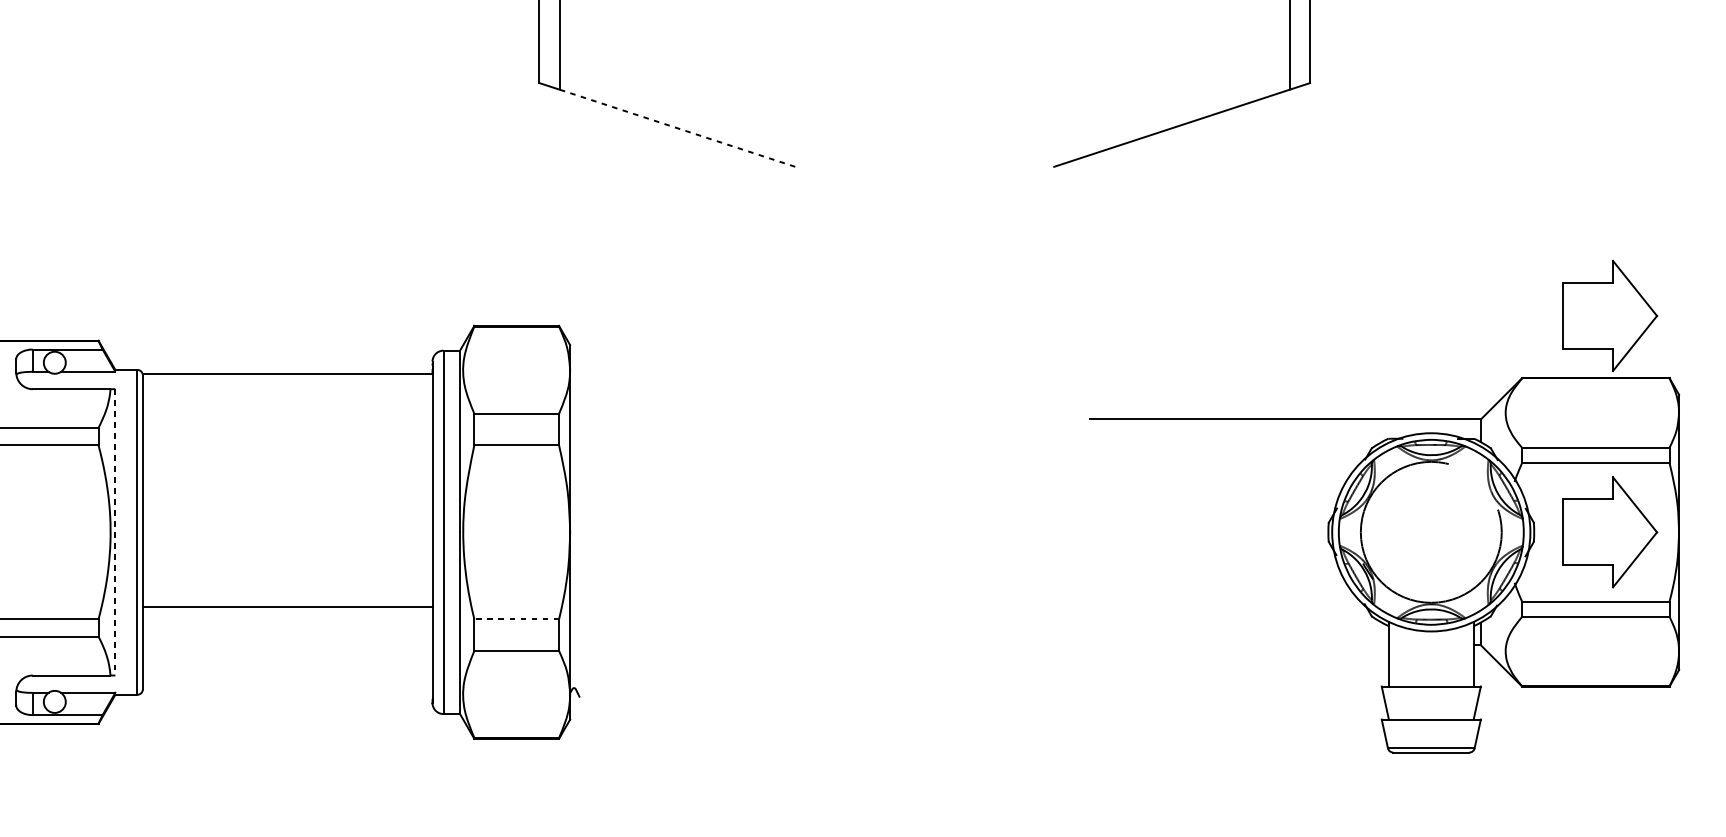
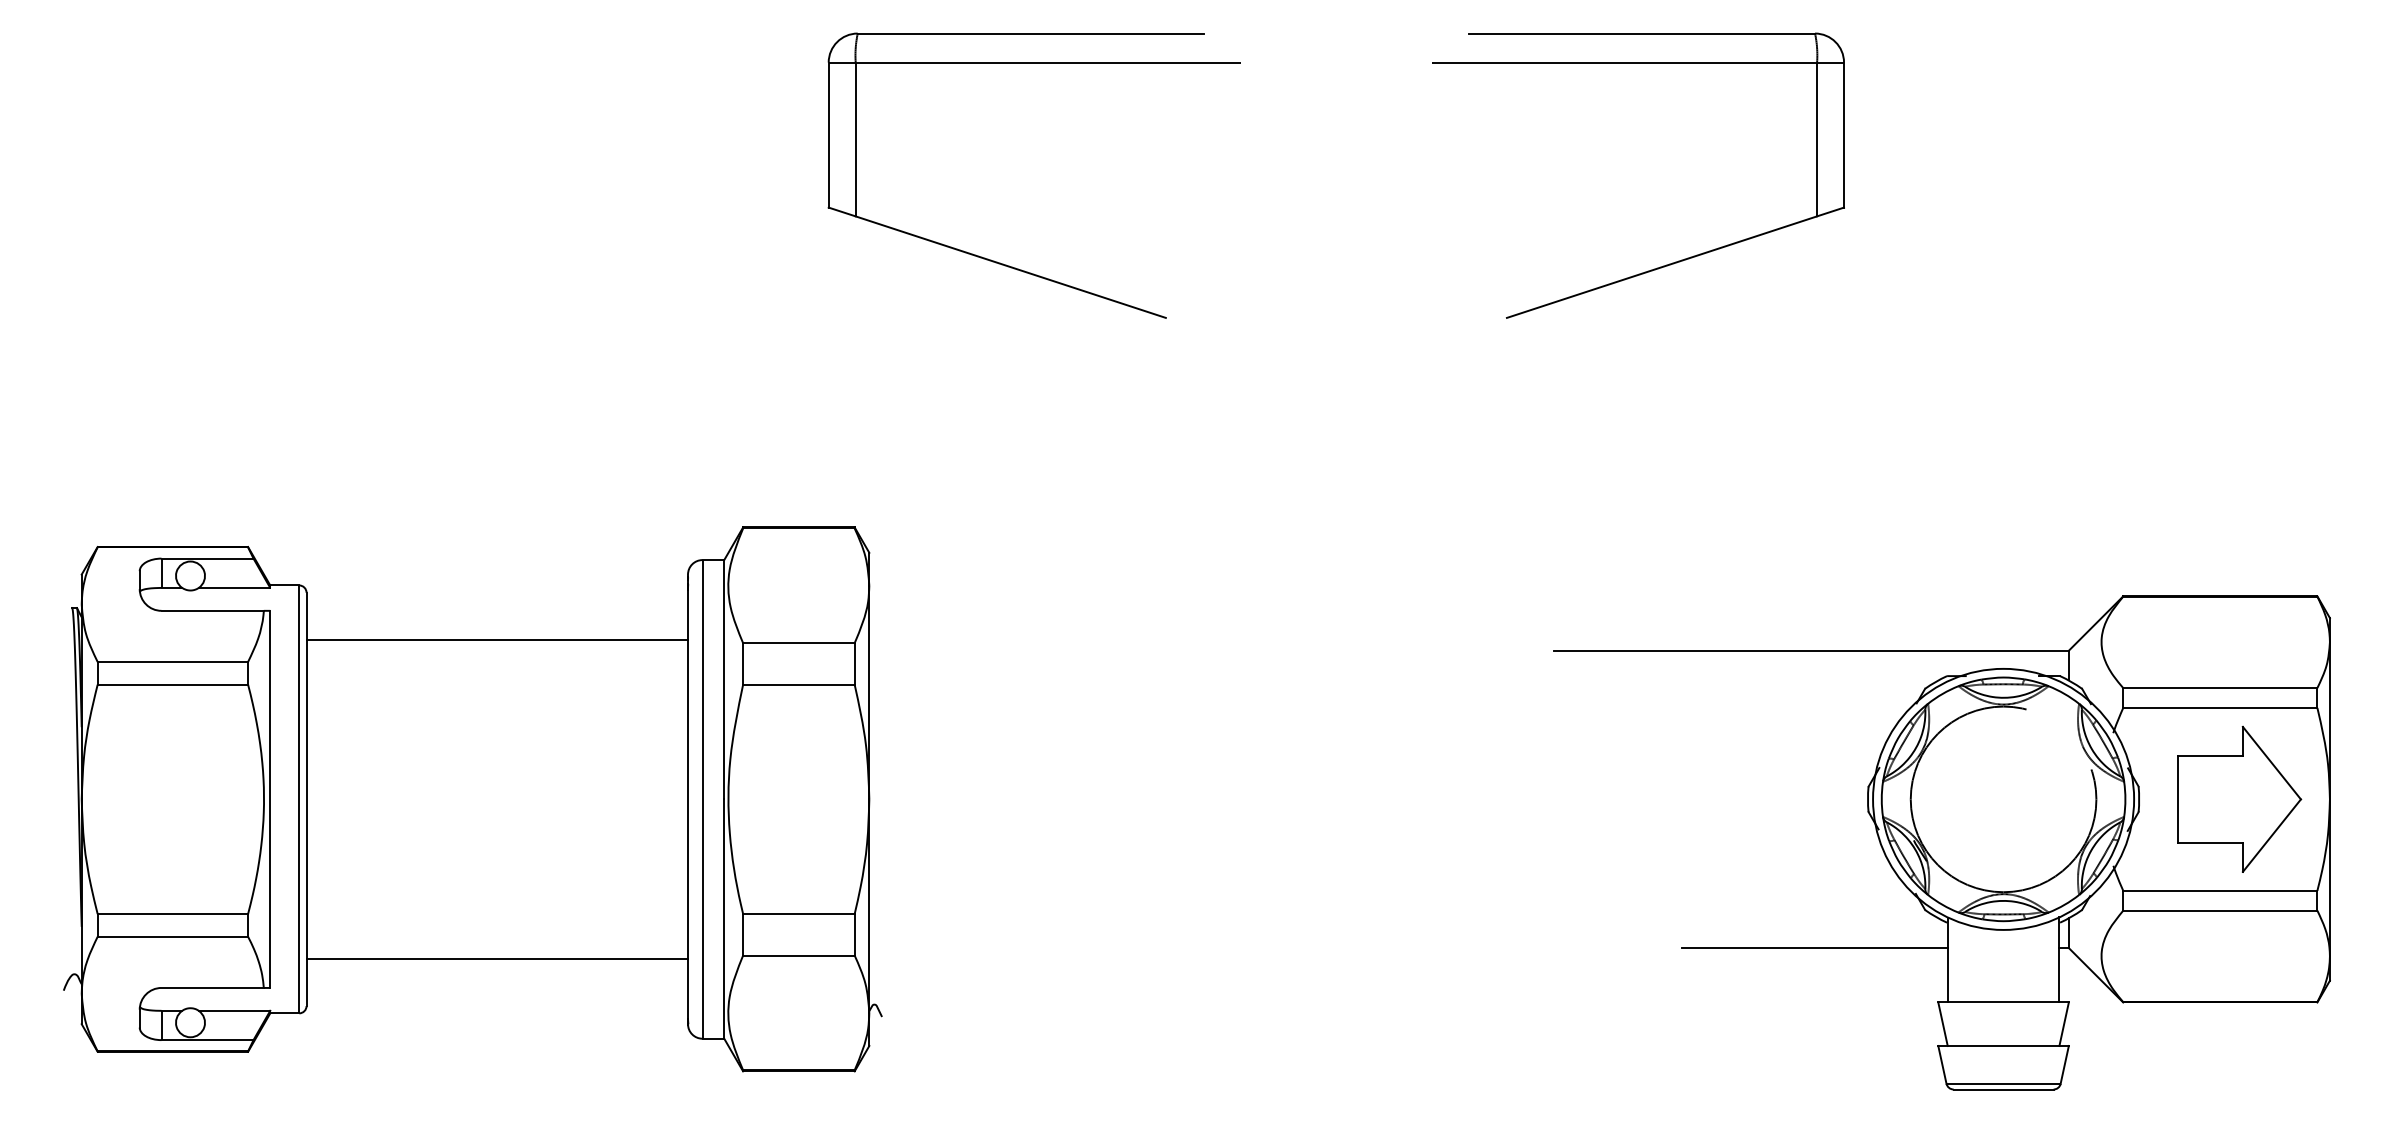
line: (678, 128) -> (1011, 267), dashed -> solid
part: (1610, 316) -> (2239, 514), removed
line: (287, 373) -> (497, 639), moved
line: (115, 532) -> (270, 799), dashed -> solid
line: (287, 606) -> (497, 958), moved
line: (516, 619) -> (798, 914), dashed -> solid
line: (1287, 645) -> (1814, 948), added

